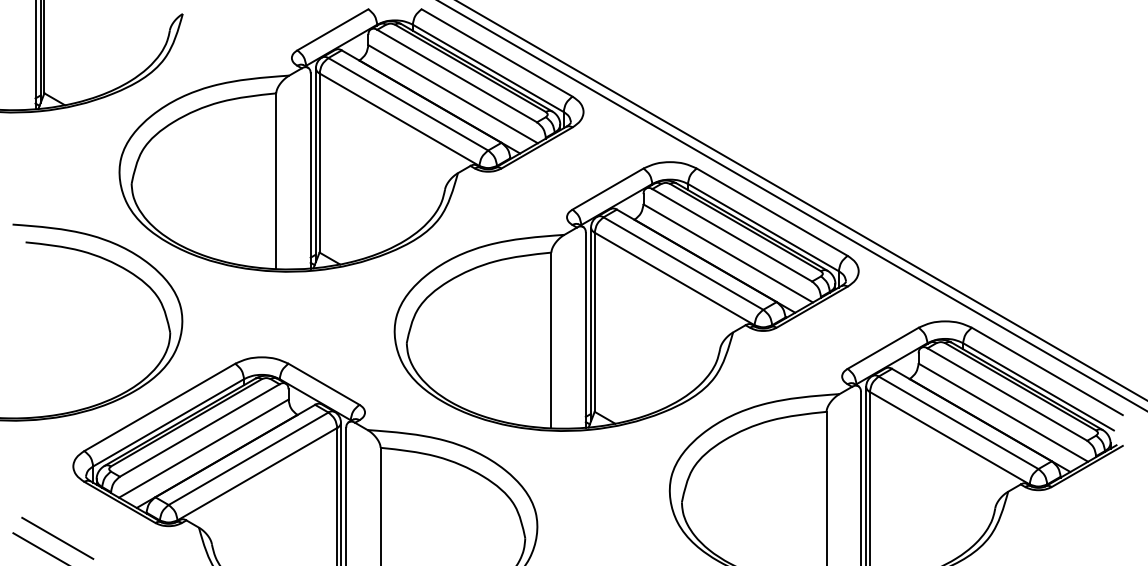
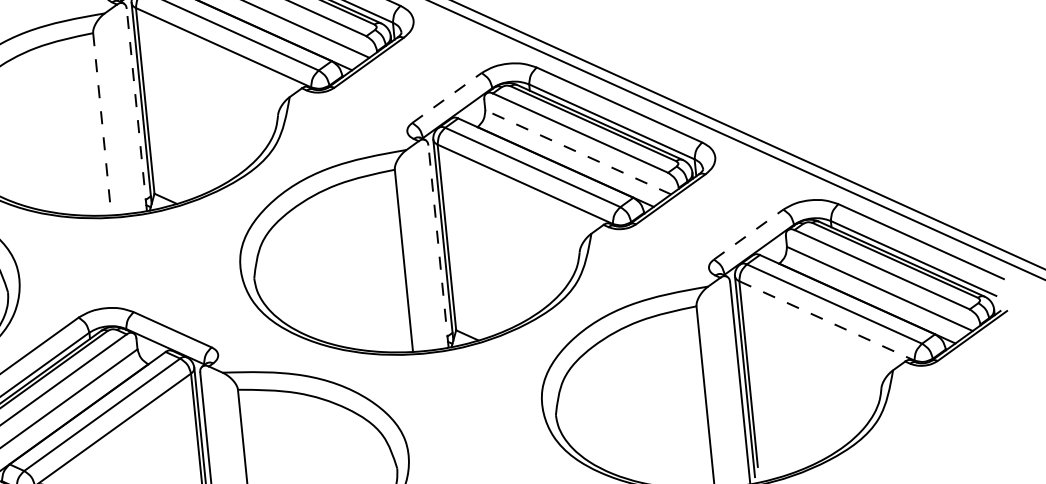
line: (310, 171) -> (136, 110), solid -> dashed
line: (276, 181) -> (102, 124), solid -> dashed
line: (608, 188) -> (447, 97), solid -> dashed
line: (728, 253) -> (578, 152), solid -> dashed
line: (585, 330) -> (438, 246), solid -> dashed
line: (883, 348) -> (748, 234), solid -> dashed
line: (950, 438) -> (827, 321), solid -> dashed

